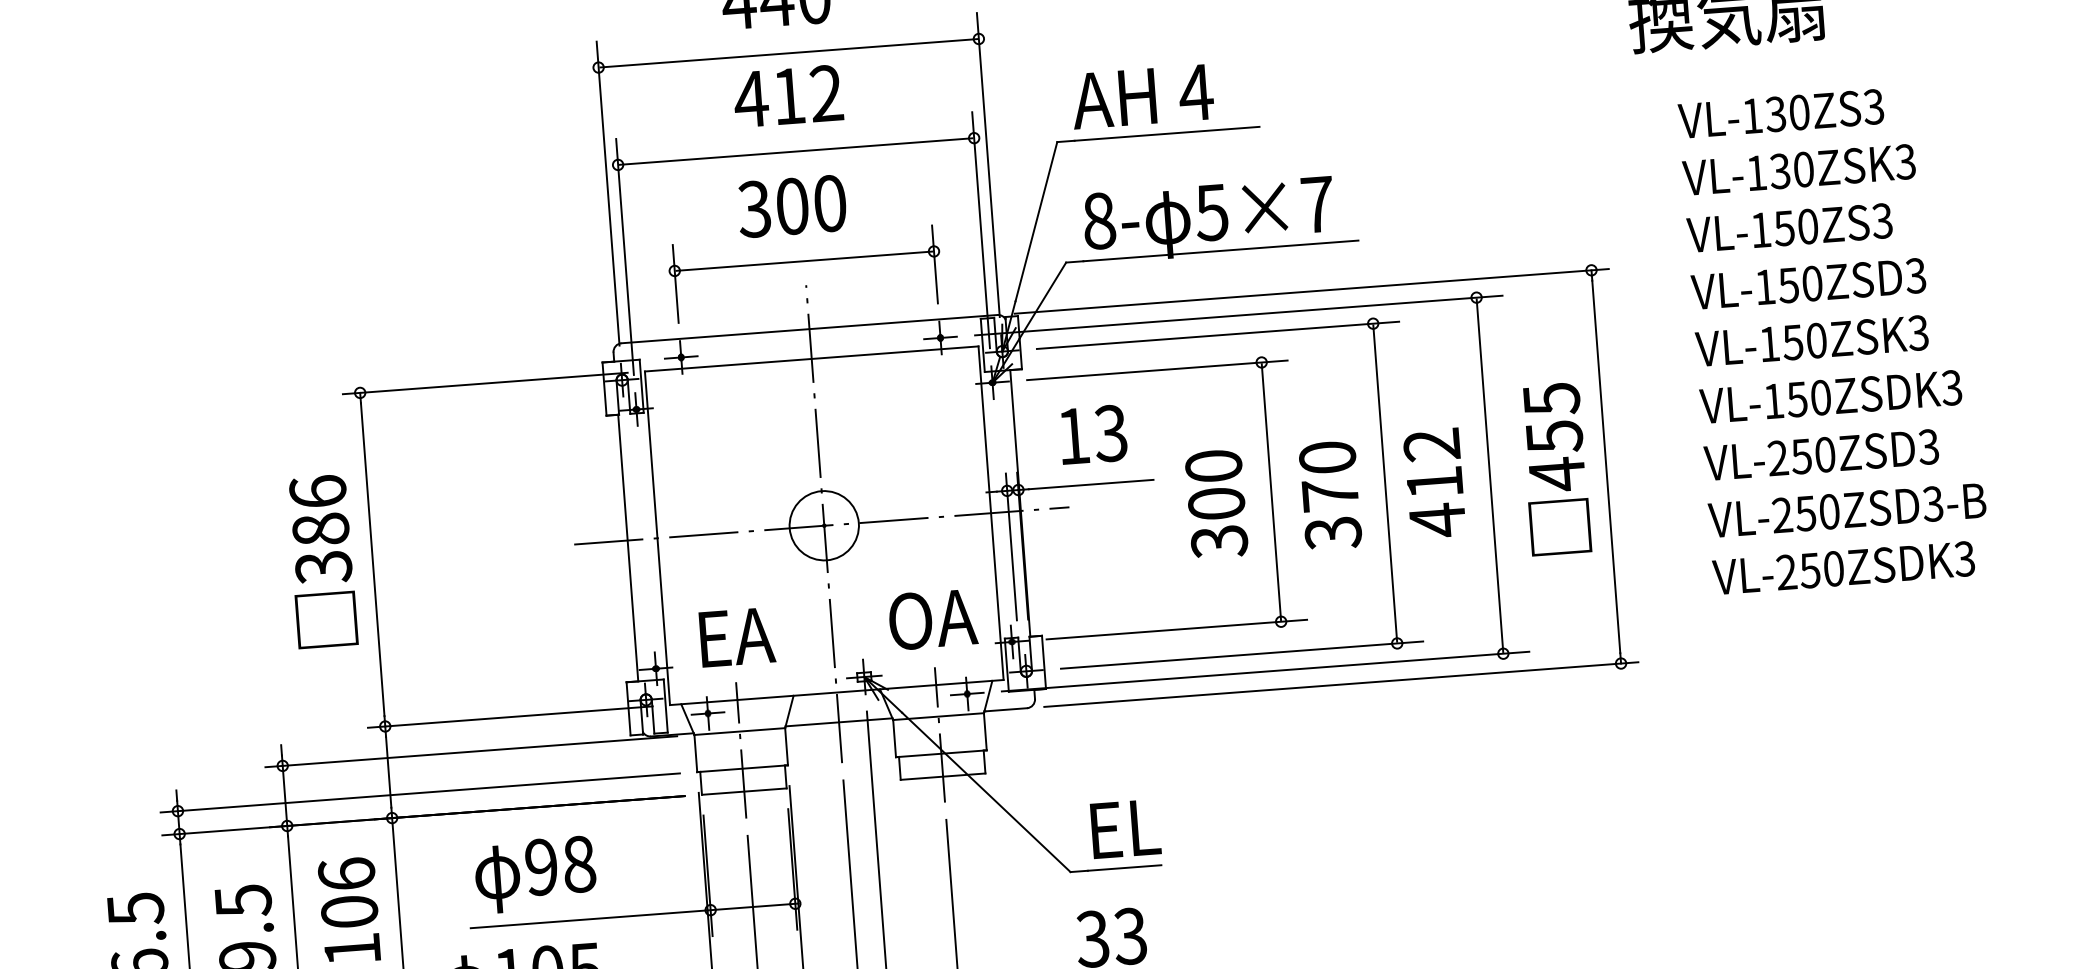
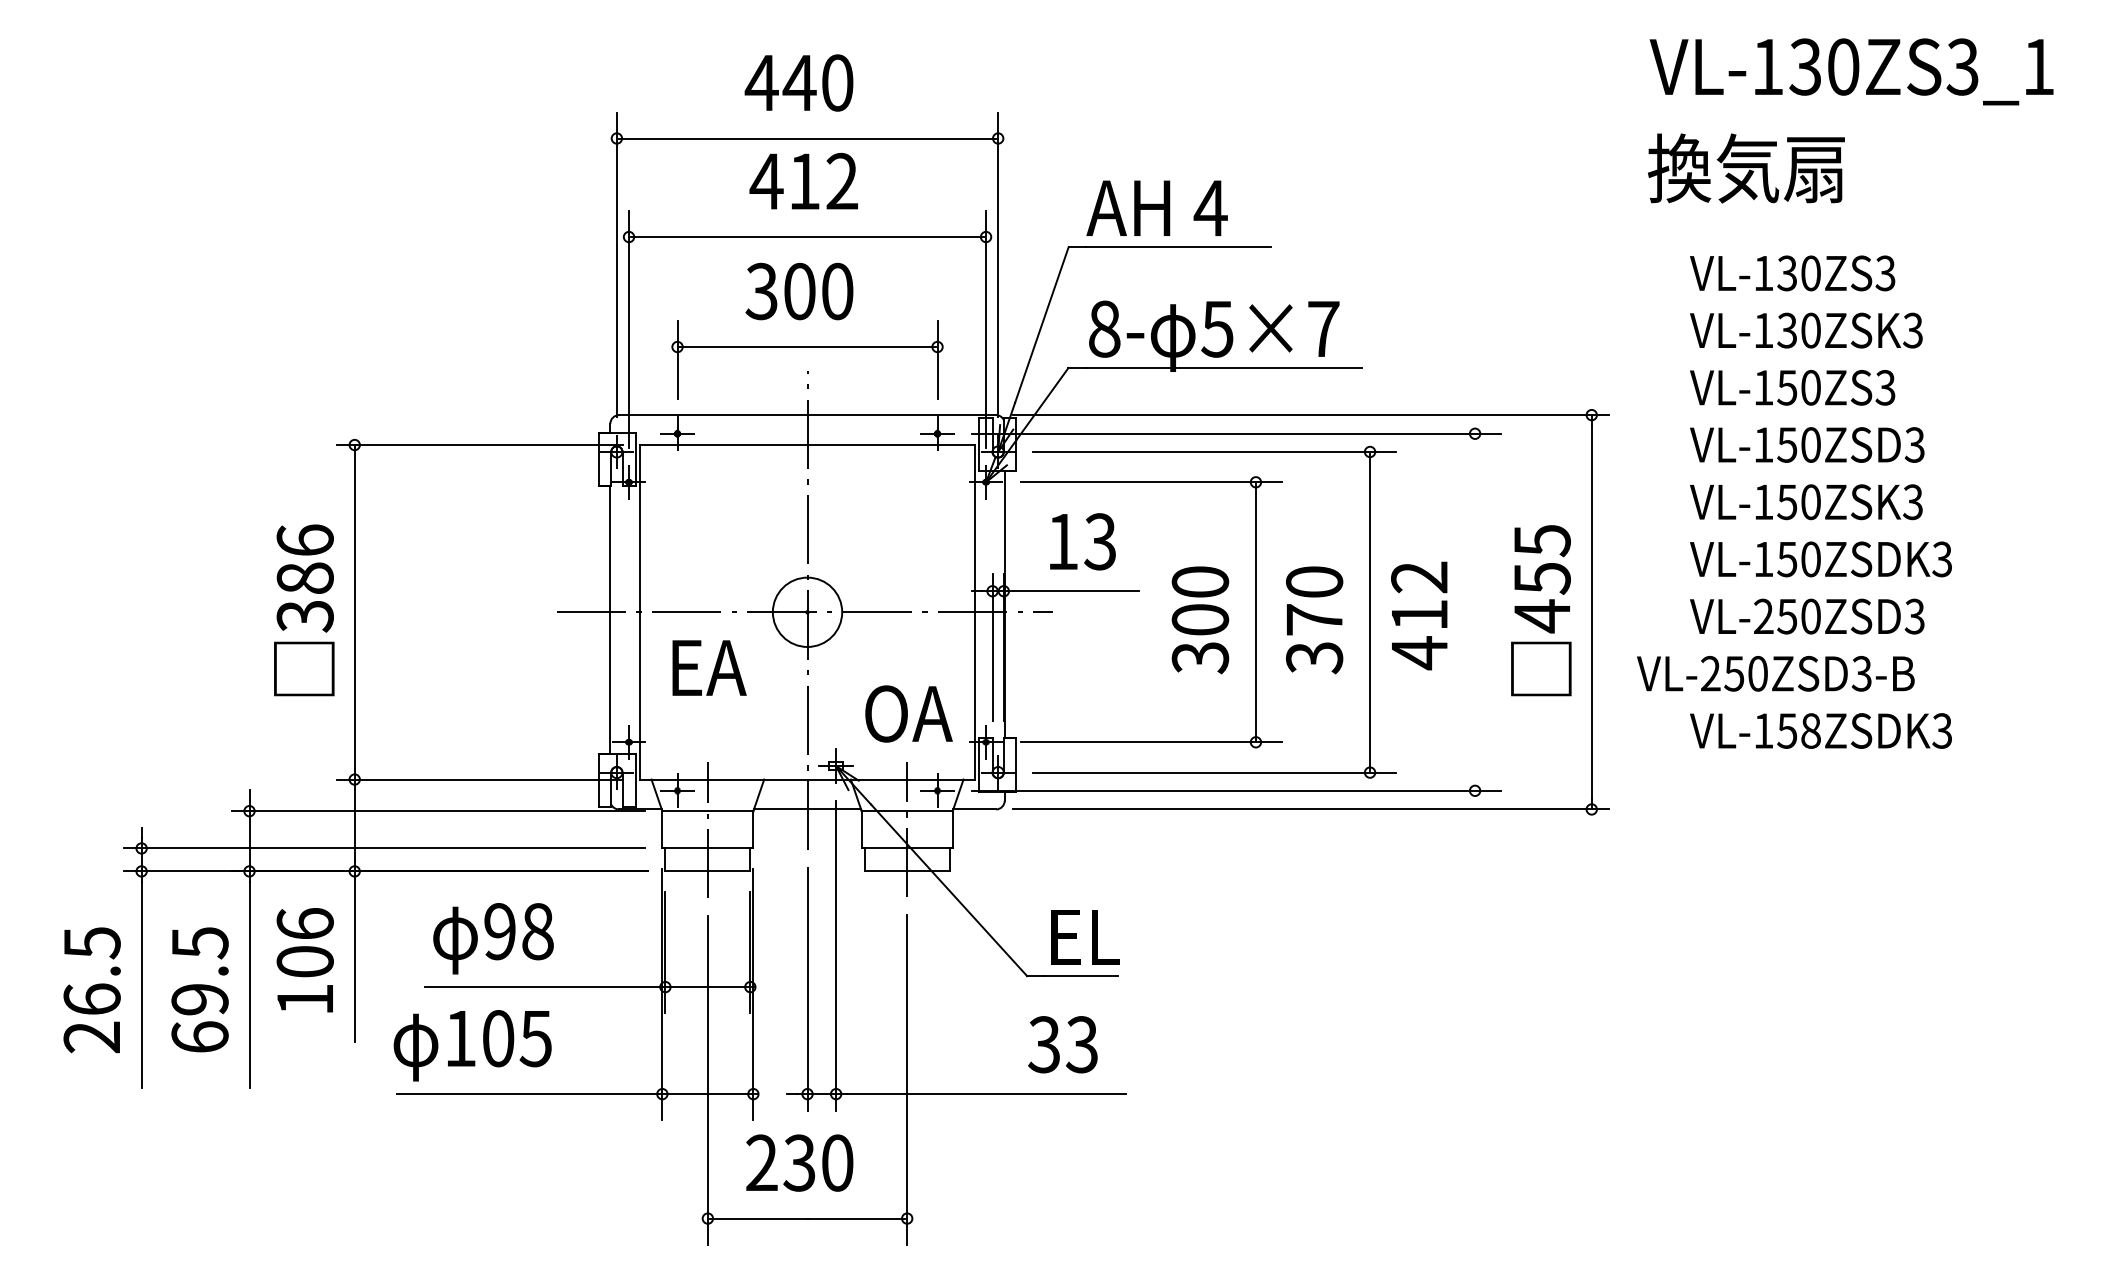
line: (1490, 475) -> (1475, 612), removed
text: (1846, 510) -> (1775, 673), moved
text: (1810, 570) -> (1787, 730), VL-250ZSDK3 -> VL-158ZSDK3
text: (737, 636) -> (709, 667), moved

